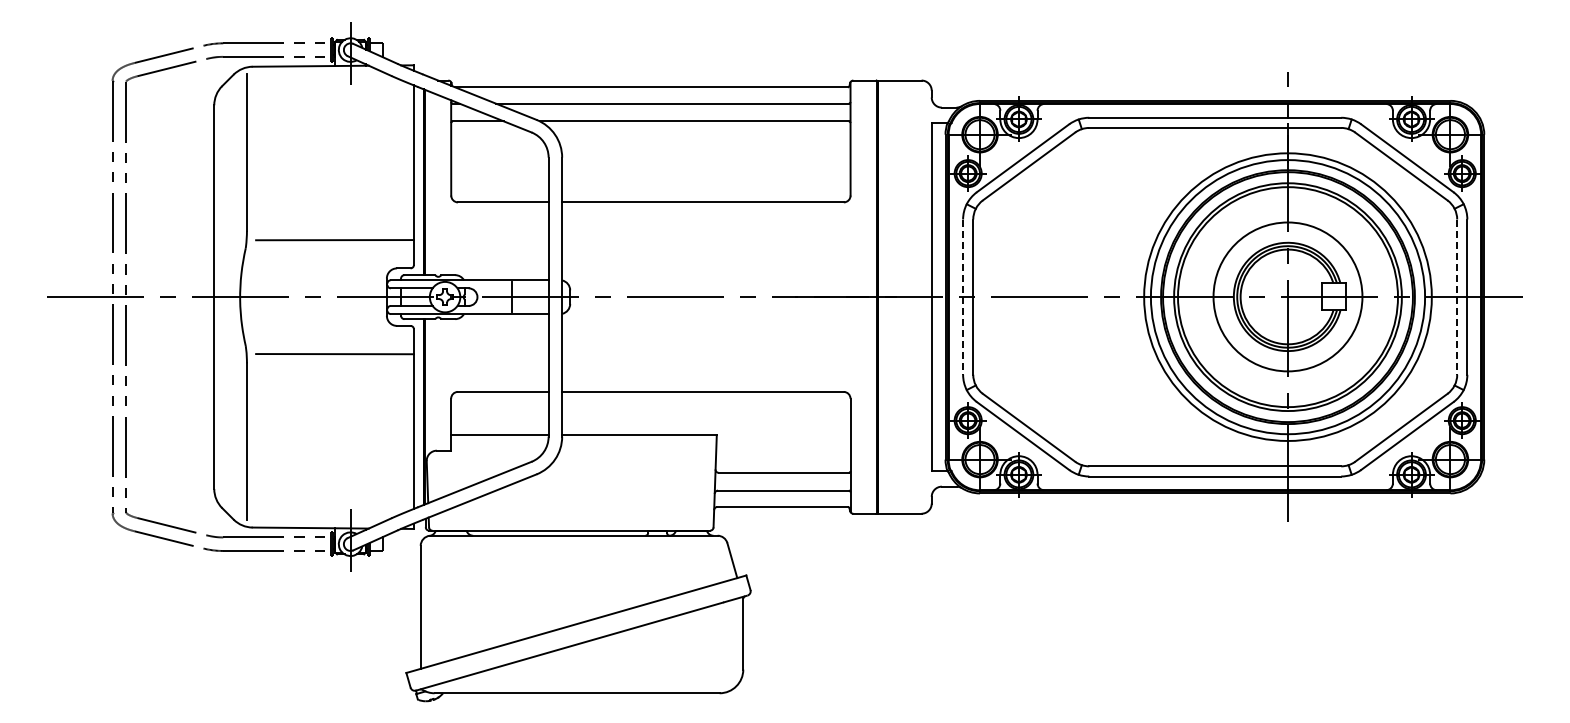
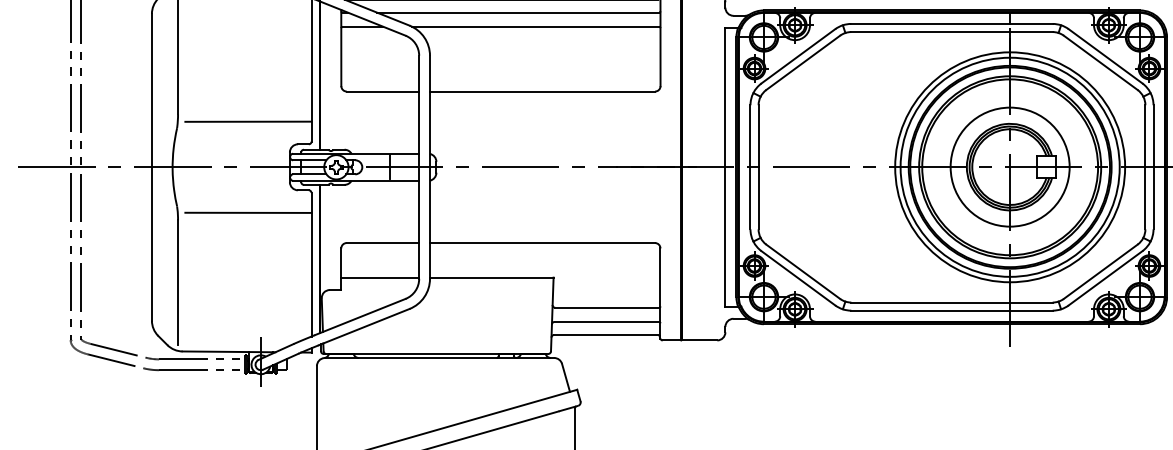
line: (963, 297) -> (750, 167), dashed -> solid
line: (1457, 297) -> (1145, 167), dashed -> solid

